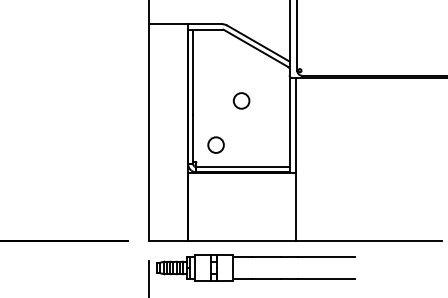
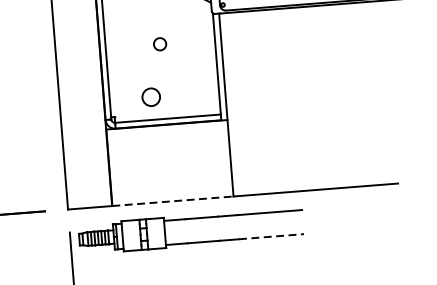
circle: (241, 100) -> (159, 43), size x0.7
circle: (215, 144) -> (150, 96), moved
line: (242, 240) -> (173, 201), solid -> dashed
line: (326, 278) -> (271, 236), solid -> dashed

